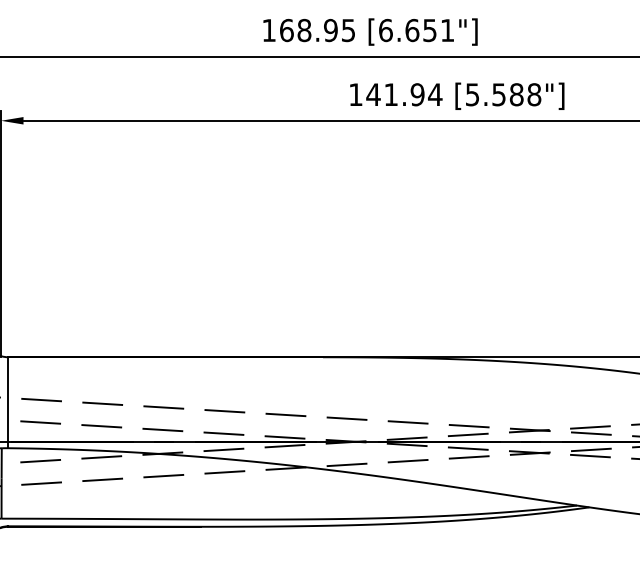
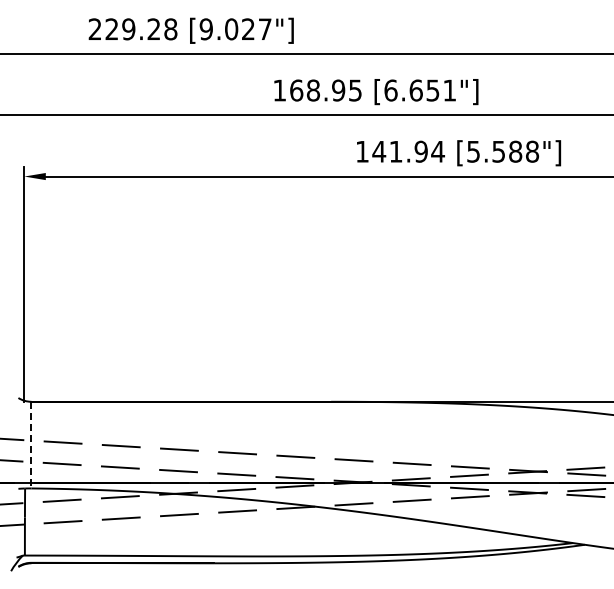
line: (8, 403) -> (31, 445), solid -> dashed

